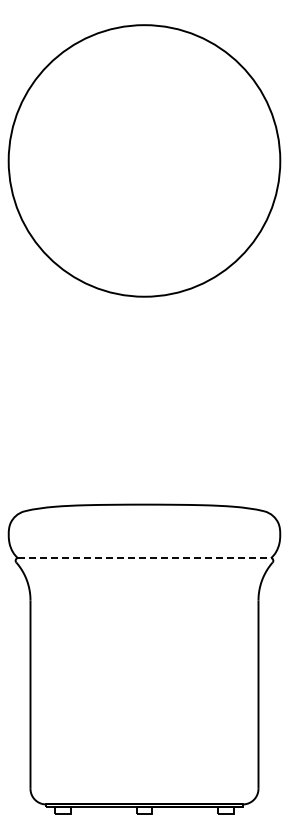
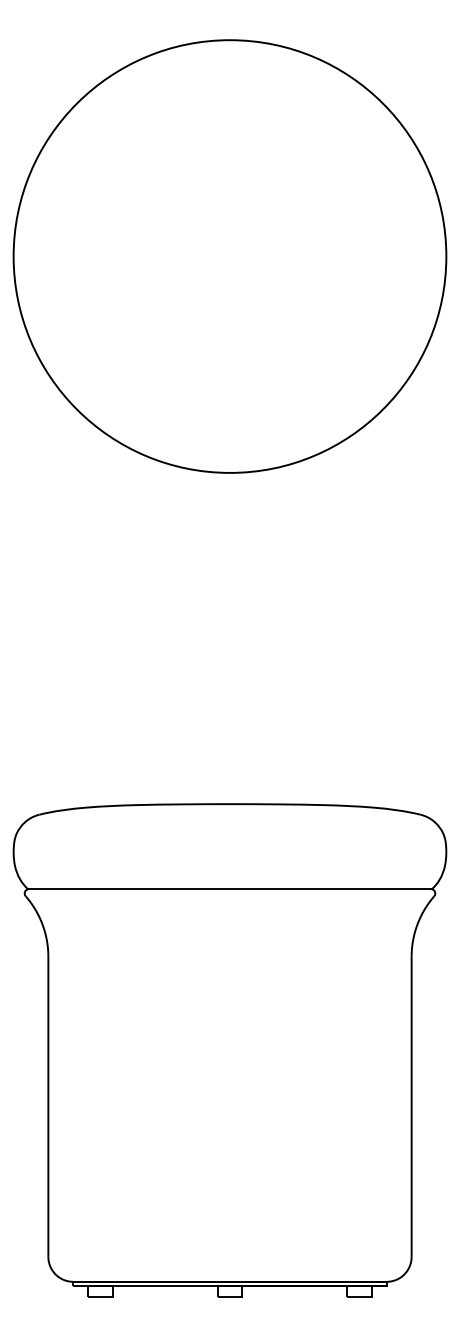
line: (144, 558) -> (230, 889), dashed -> solid

